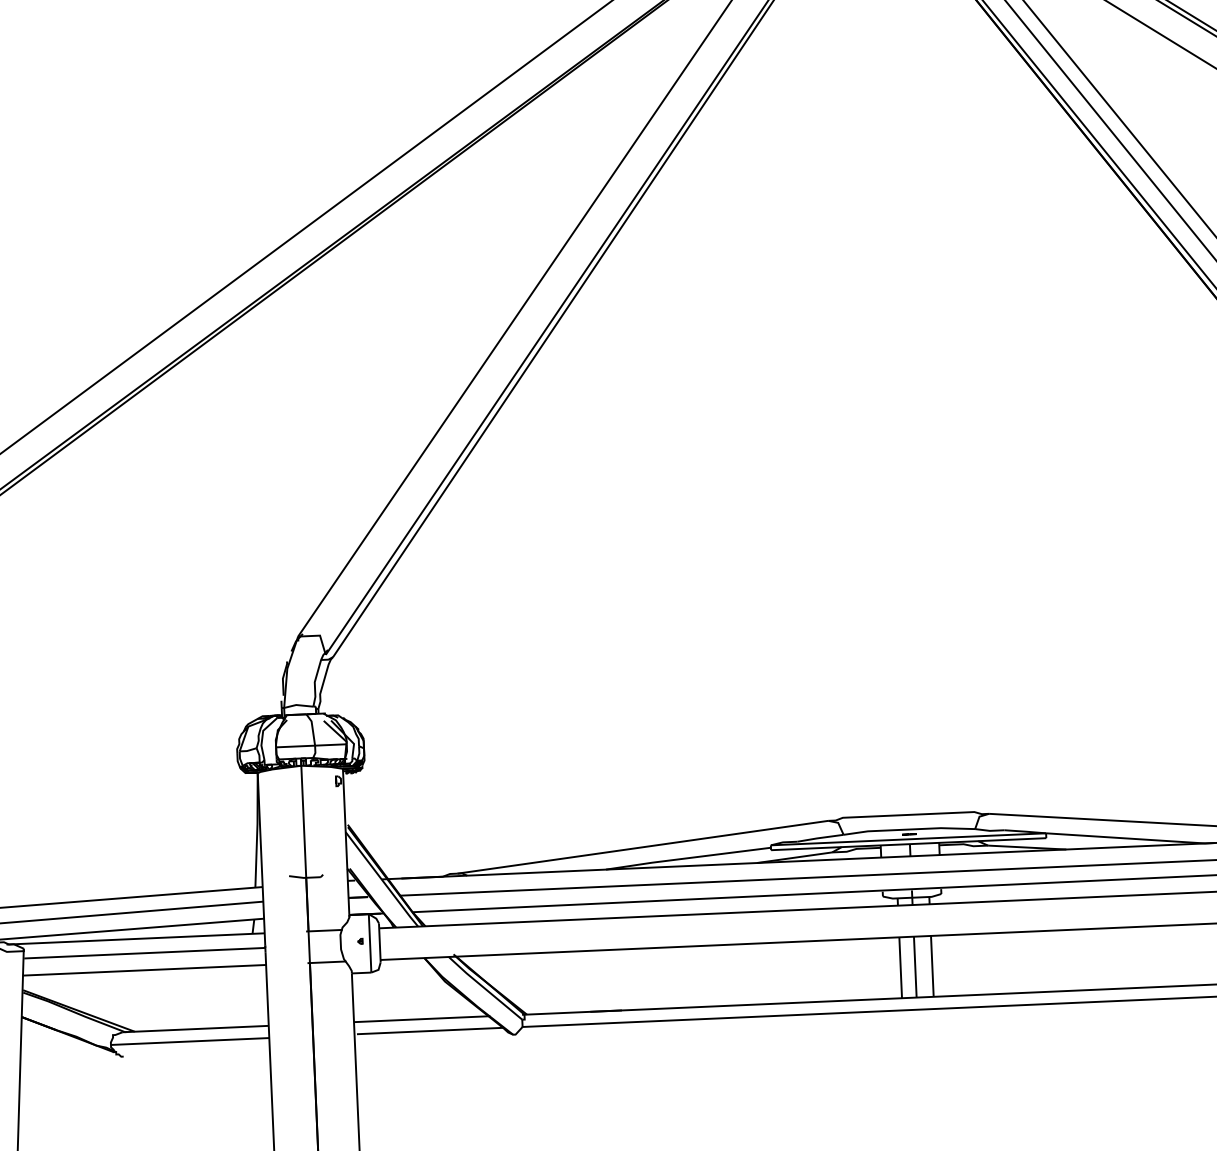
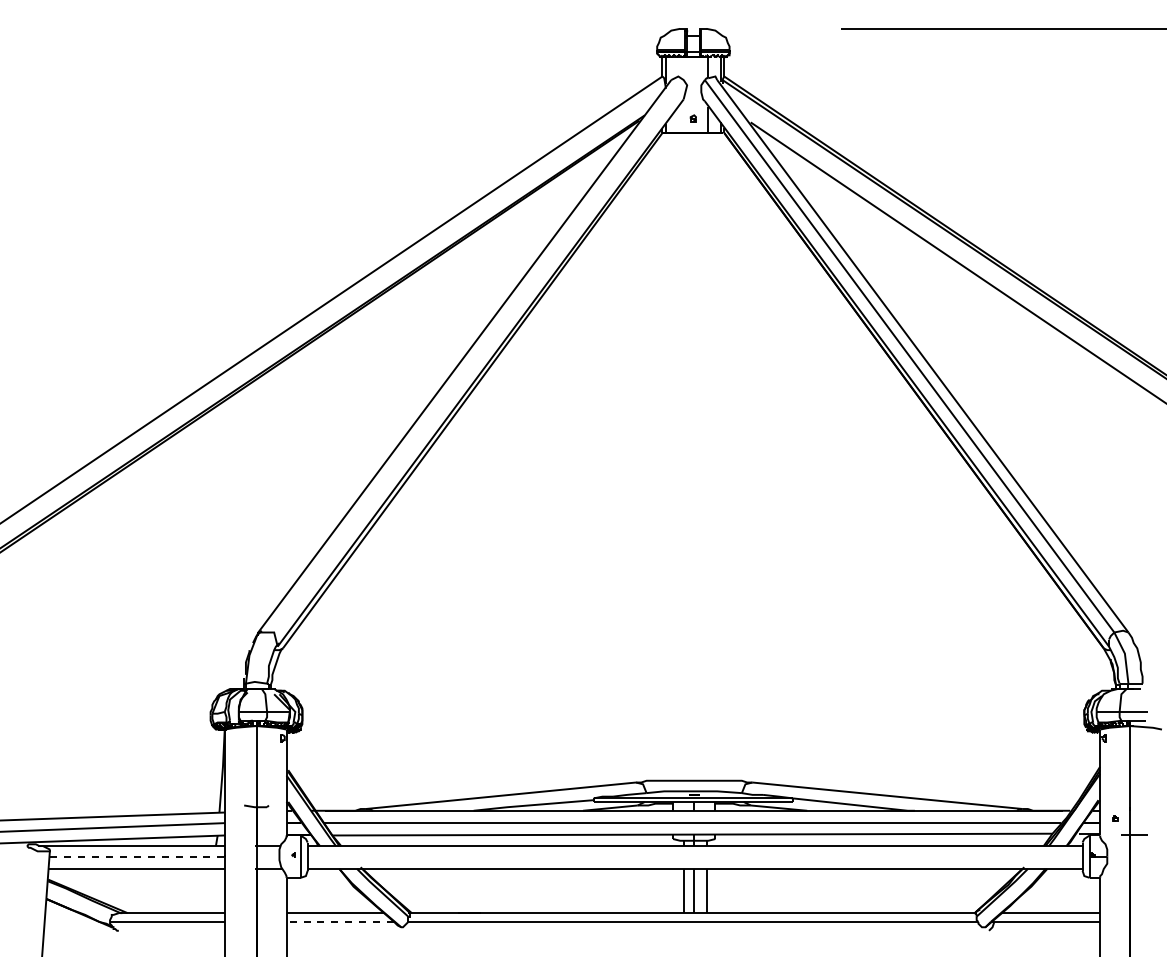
line: (144, 952) -> (137, 856), solid -> dashed
line: (428, 1030) -> (340, 921), solid -> dashed

